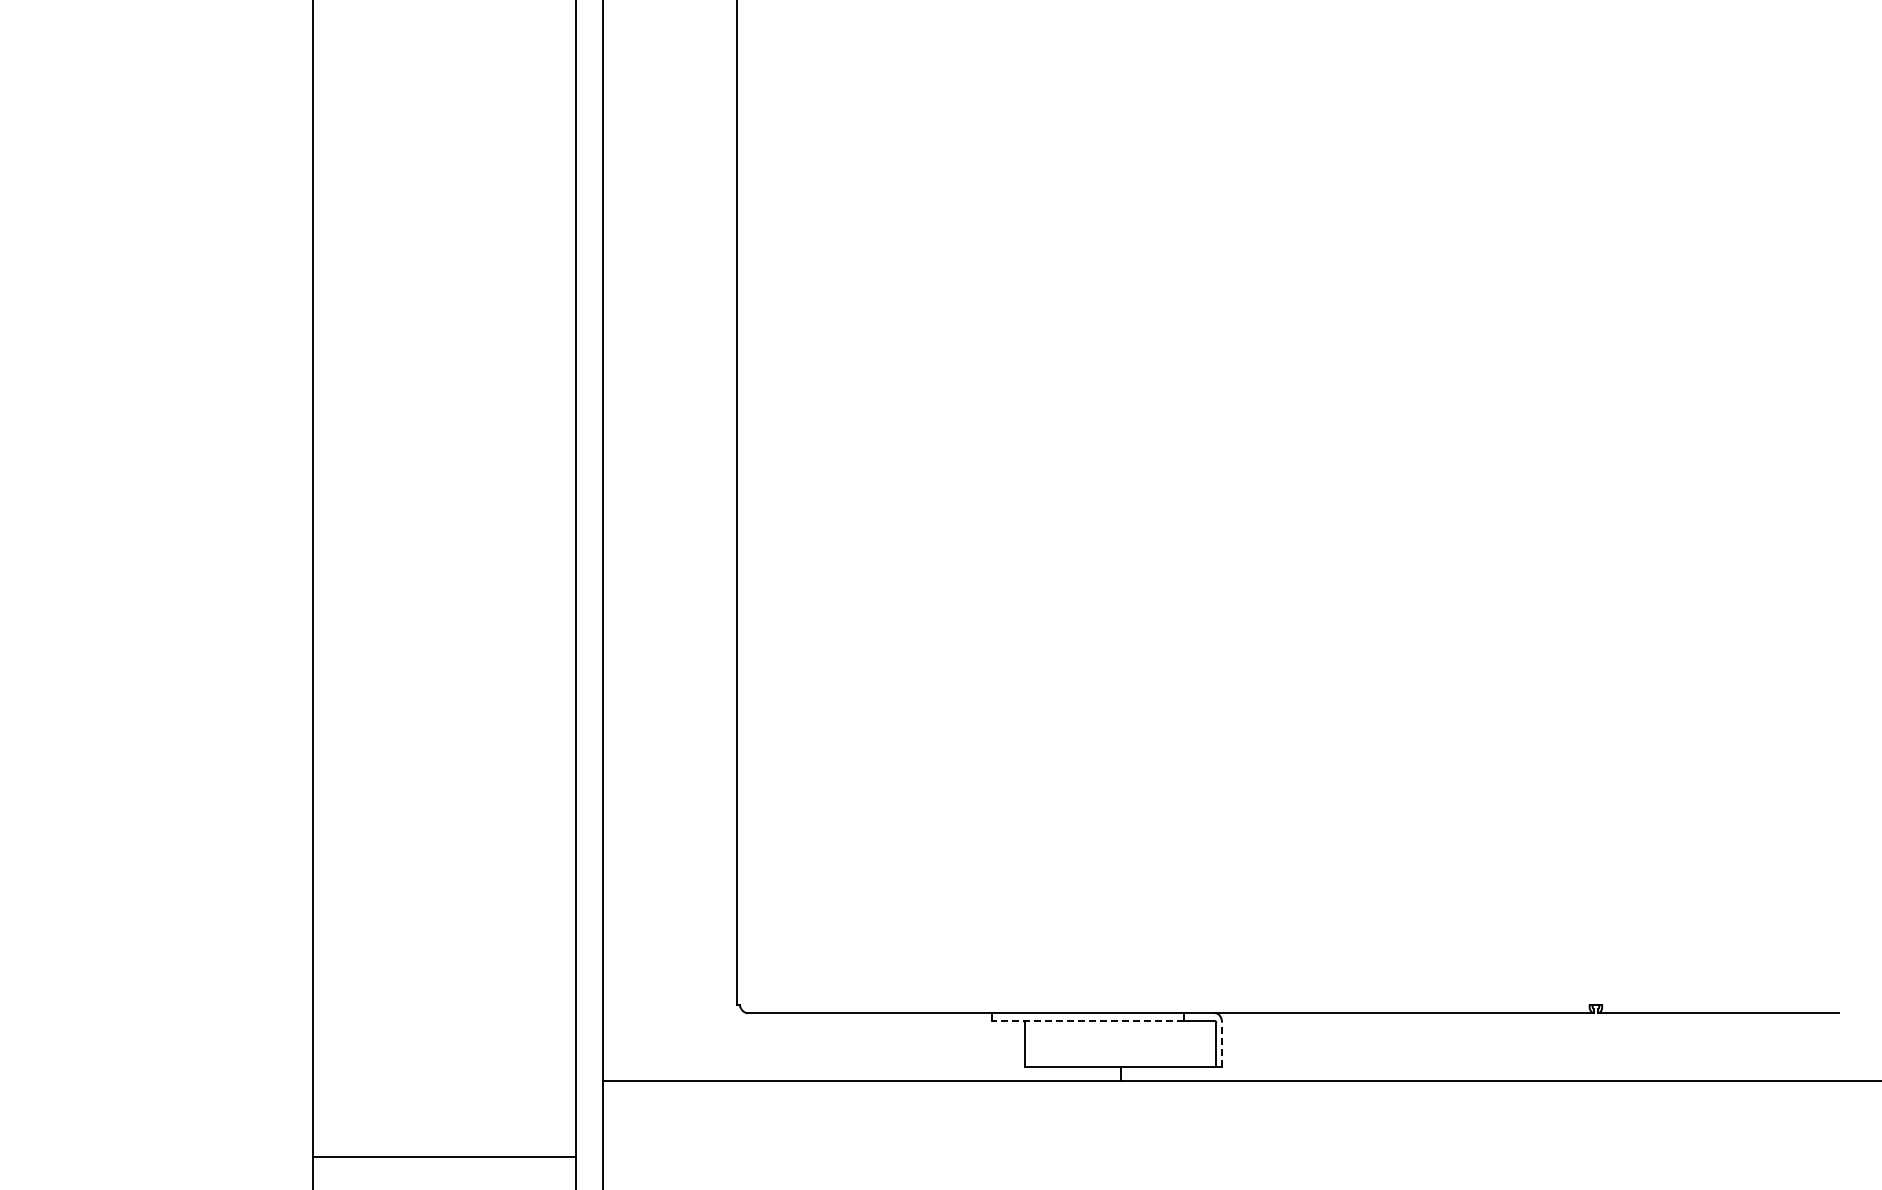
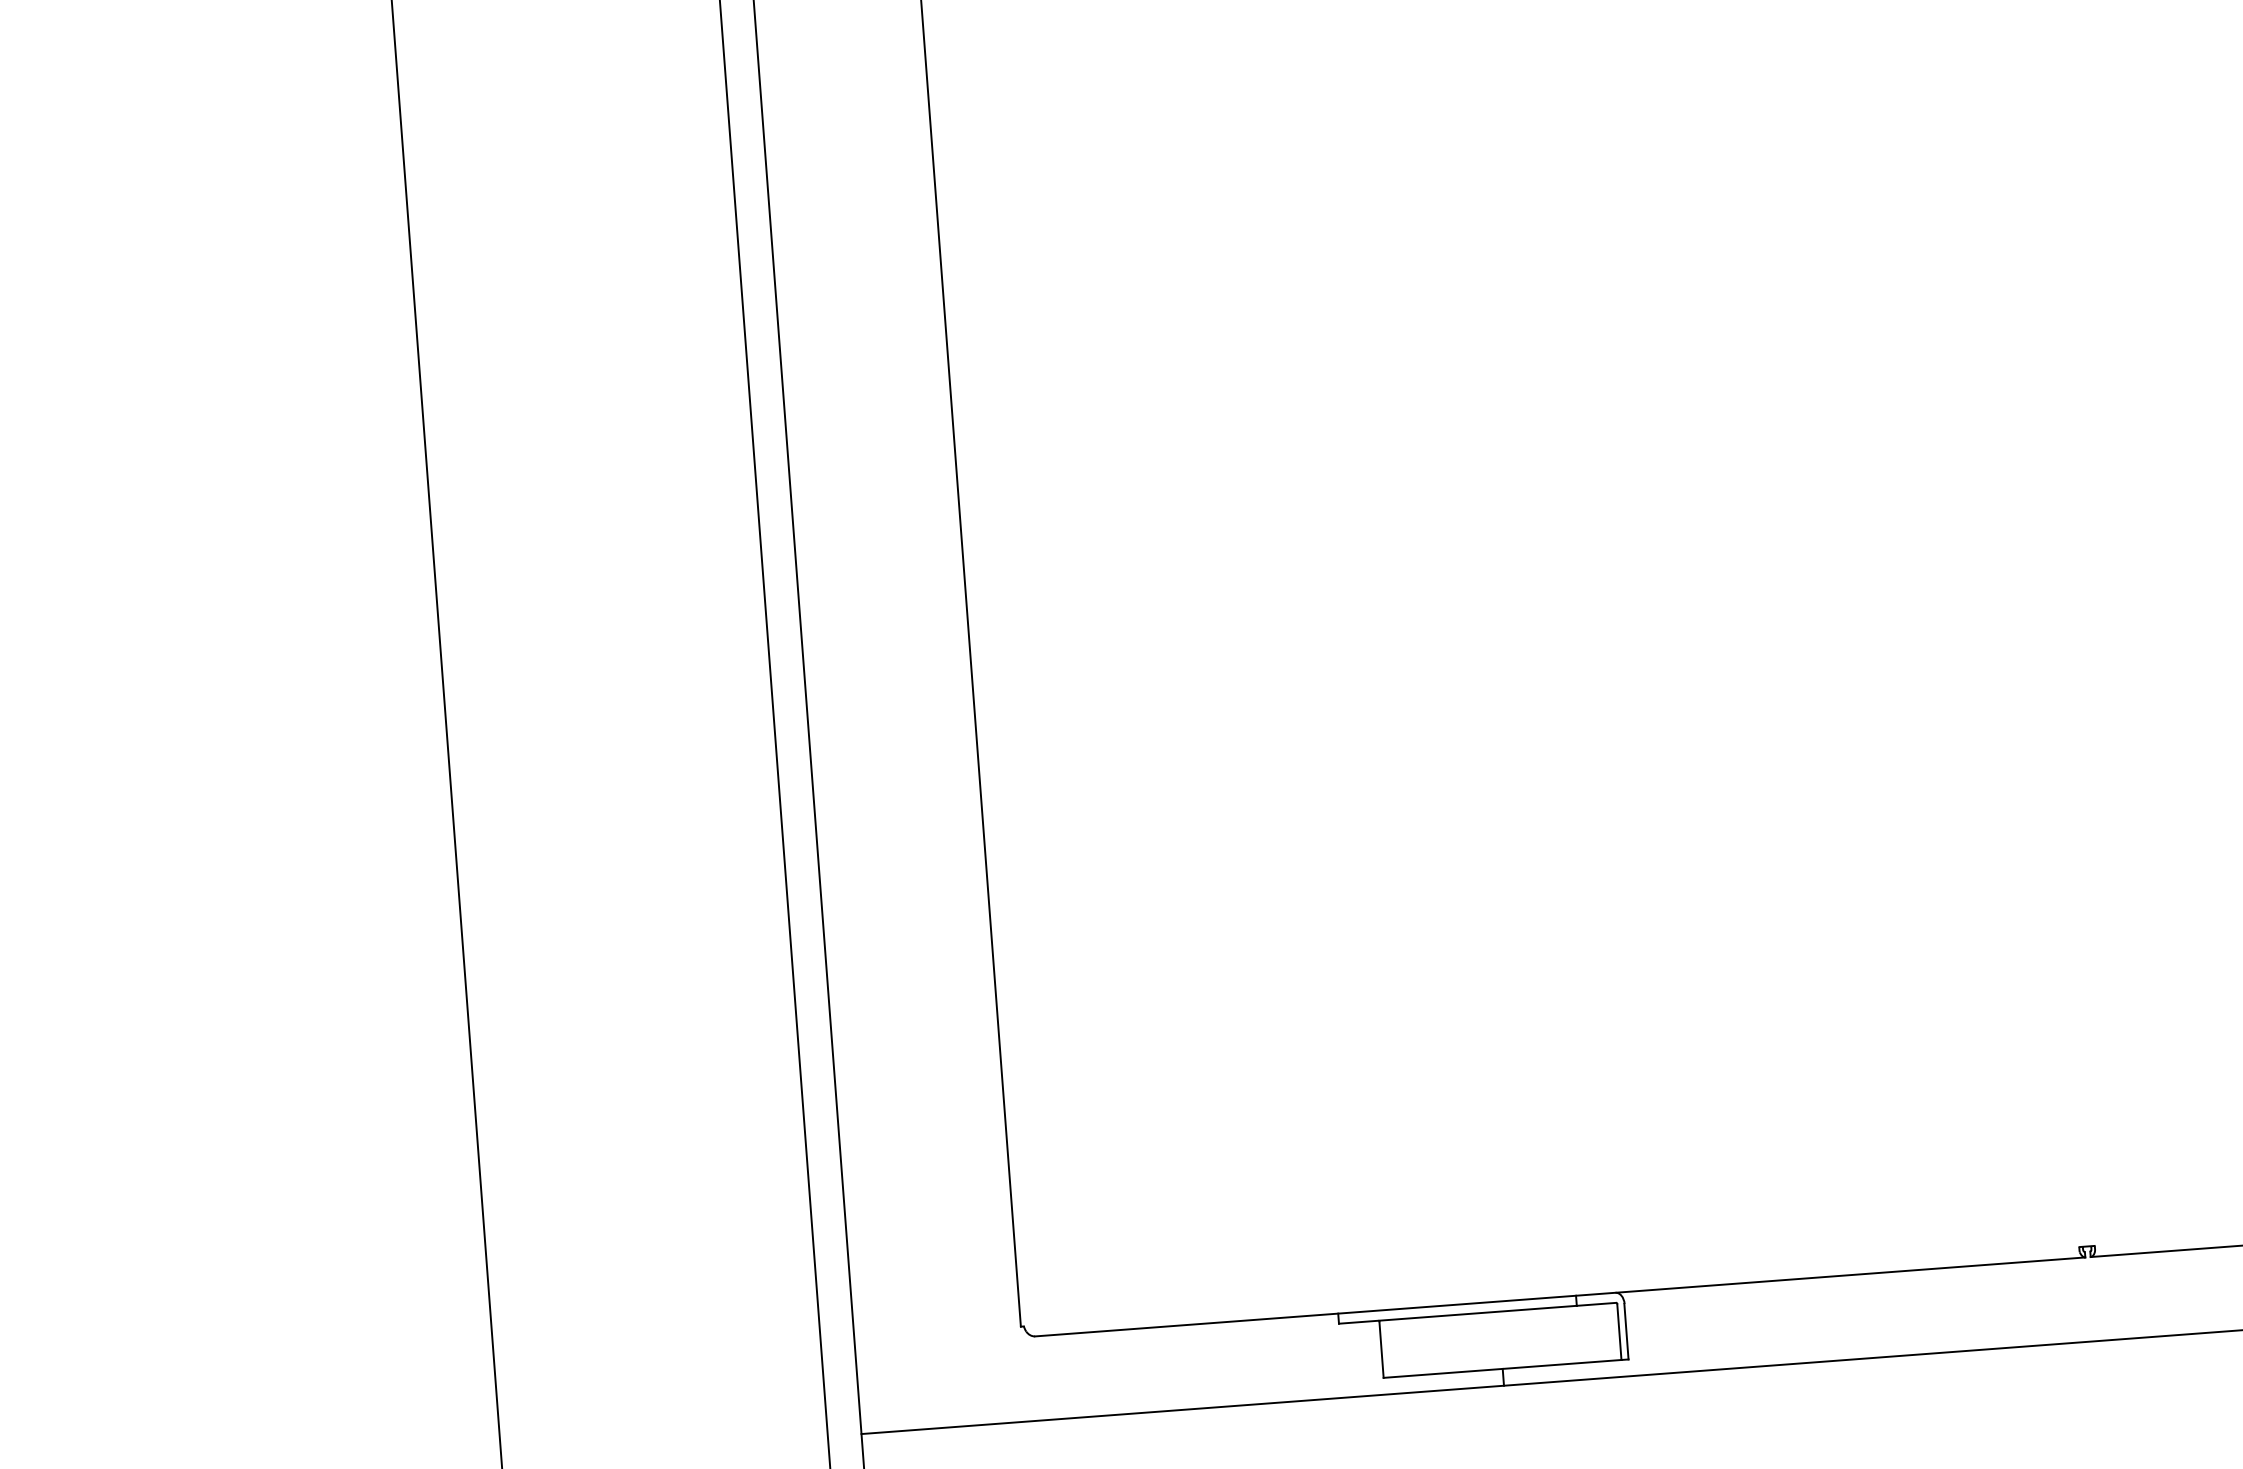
line: (1087, 1021) -> (1457, 1314), dashed -> solid
line: (1221, 1044) -> (1625, 1331), dashed -> solid

